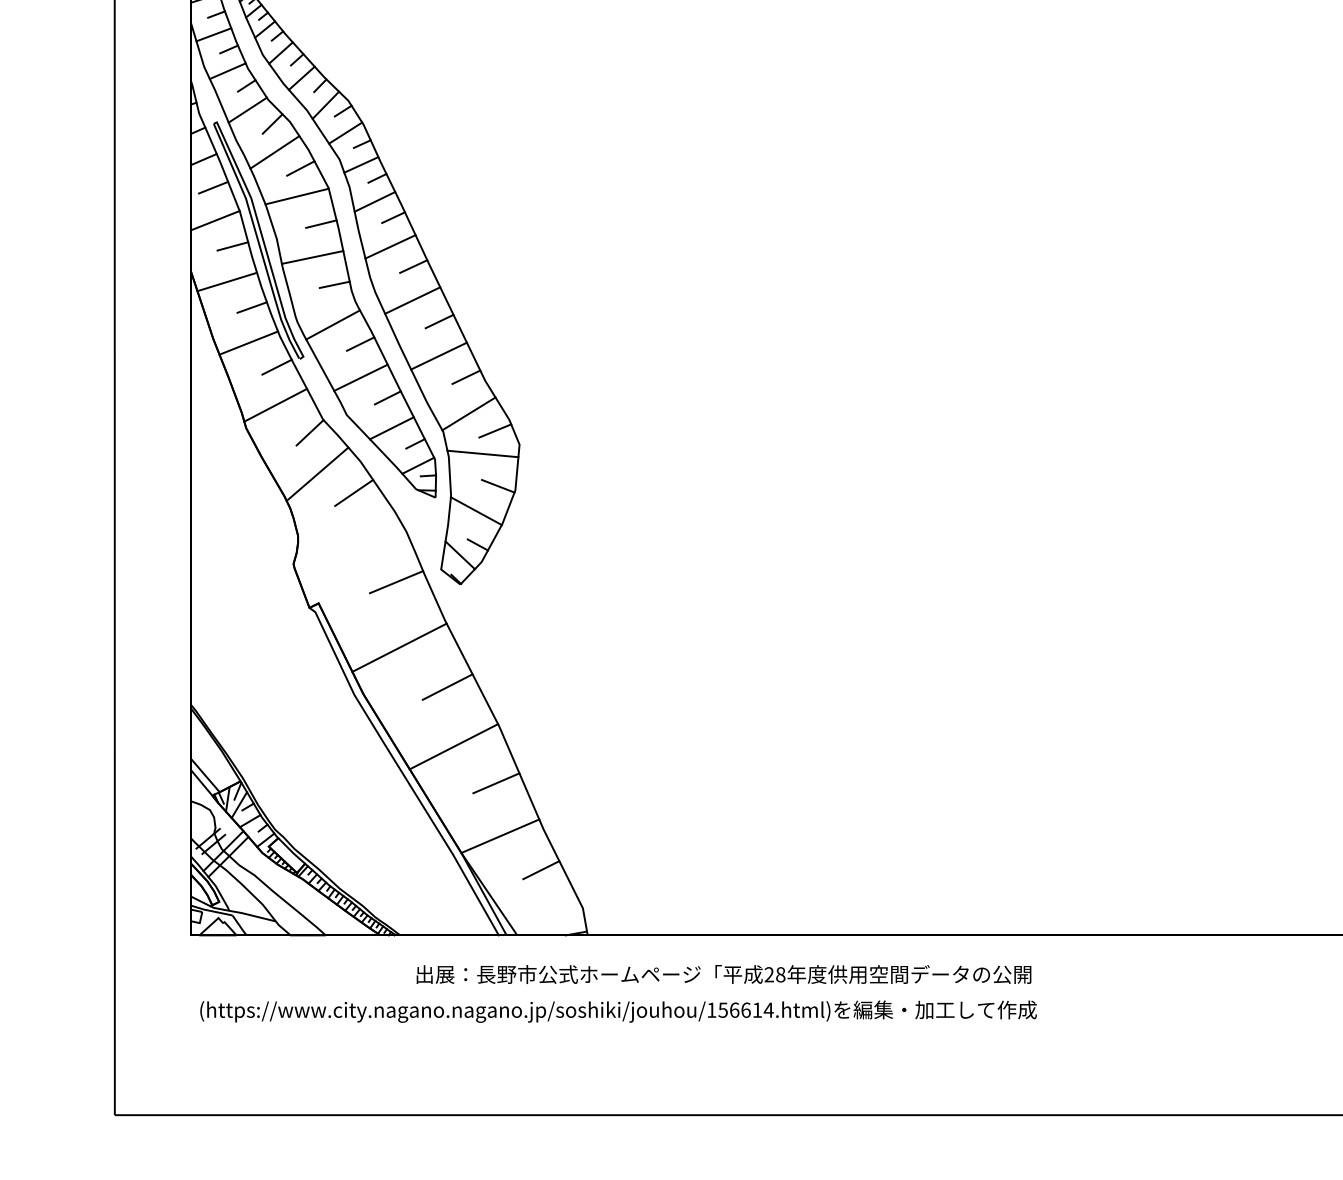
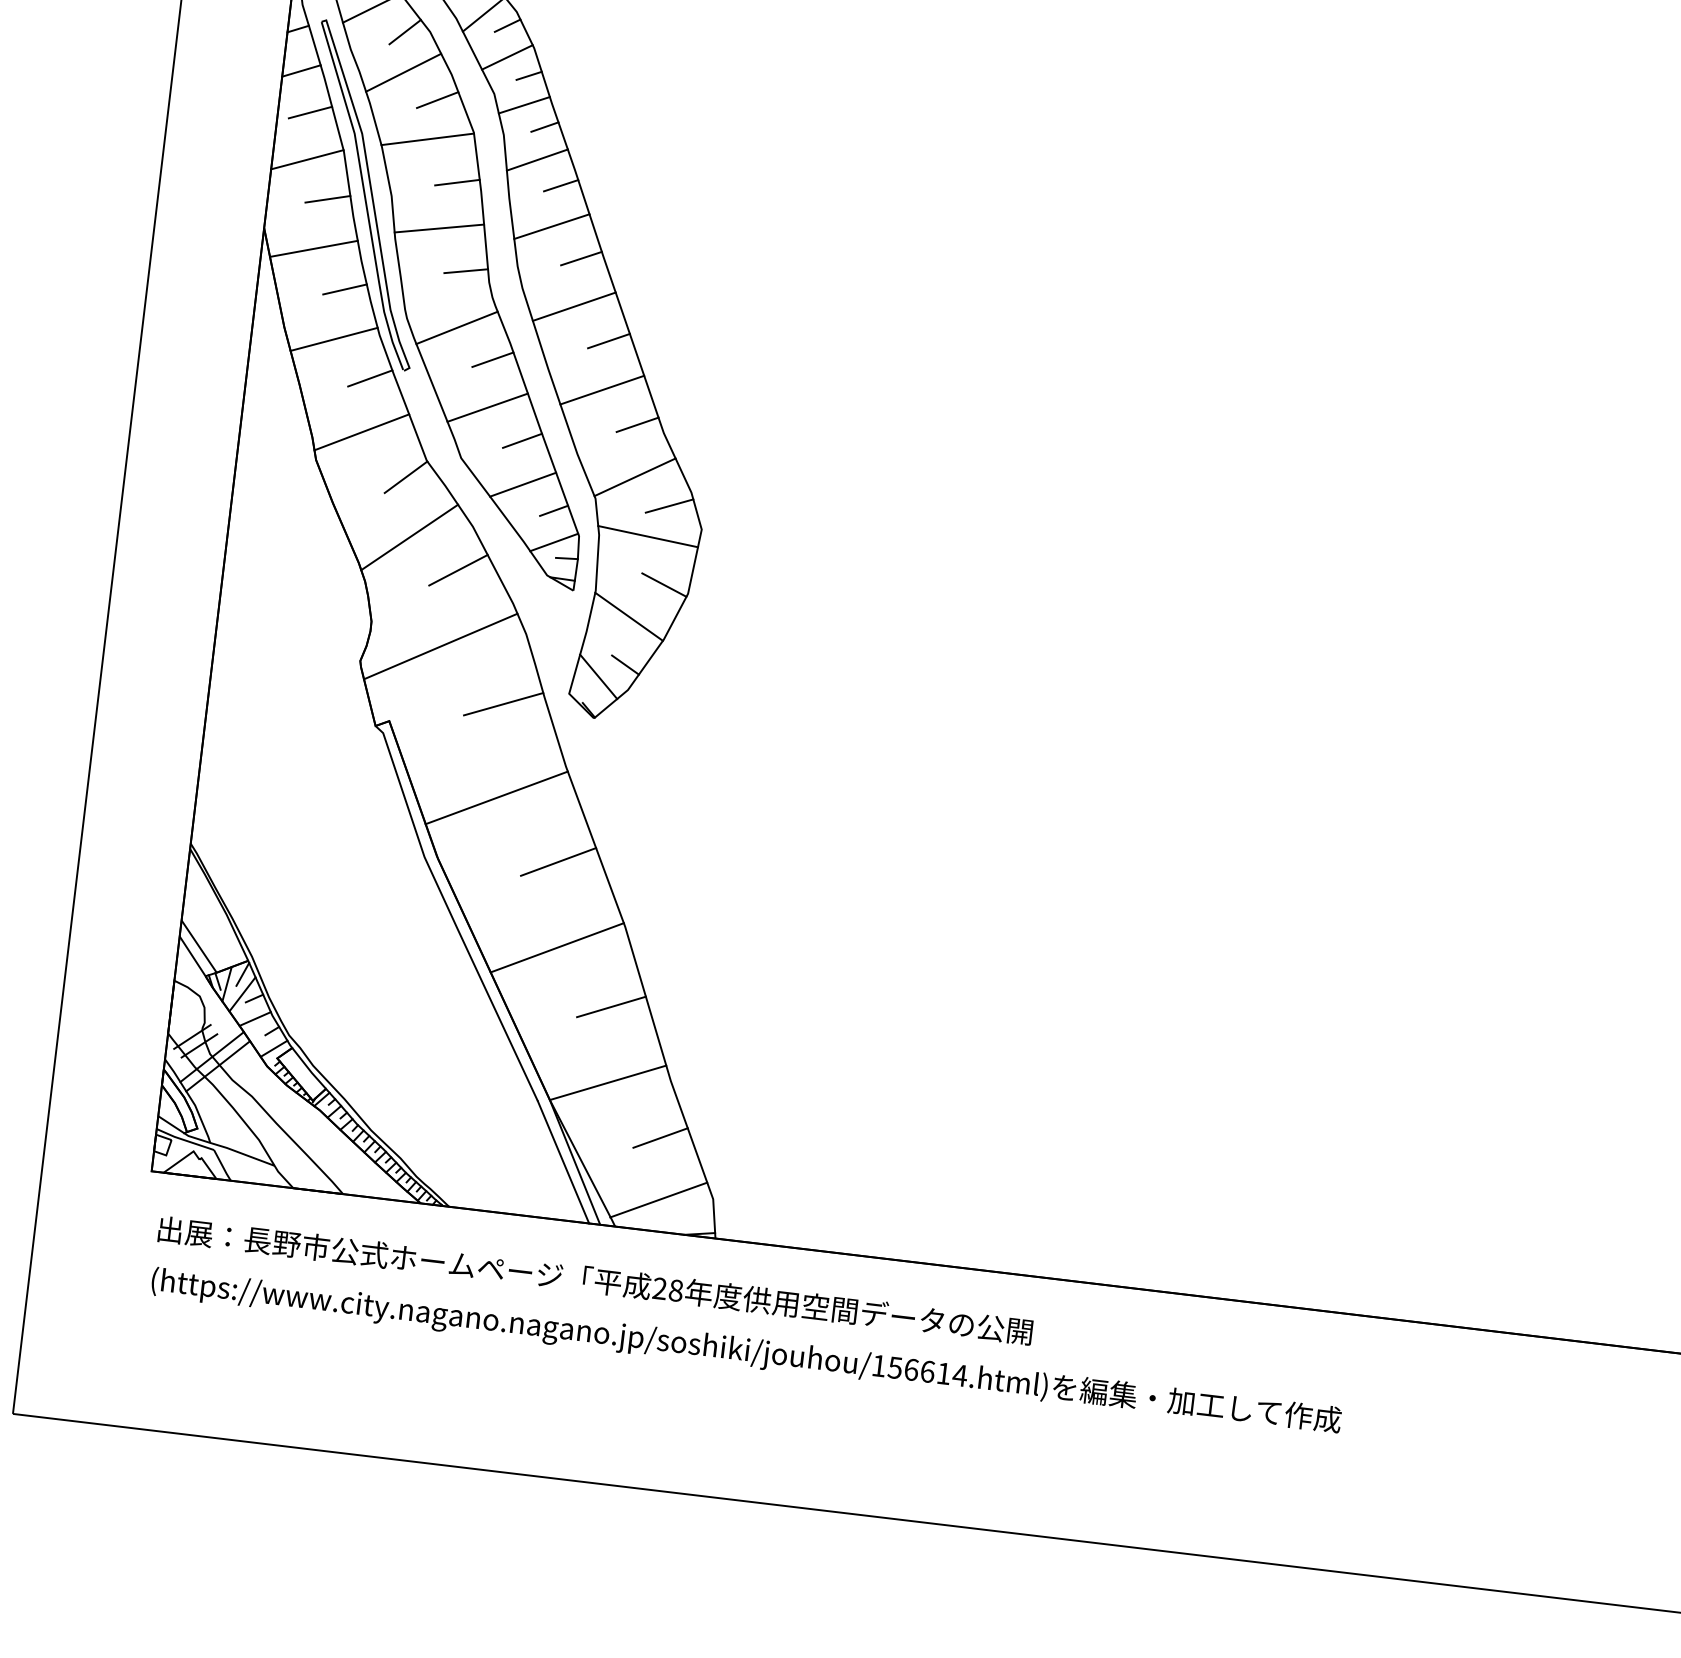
line: (347, 547) -> (439, 646), added
line: (545, 913) -> (659, 1200), added
text: (723, 974) -> (594, 1280), moved

